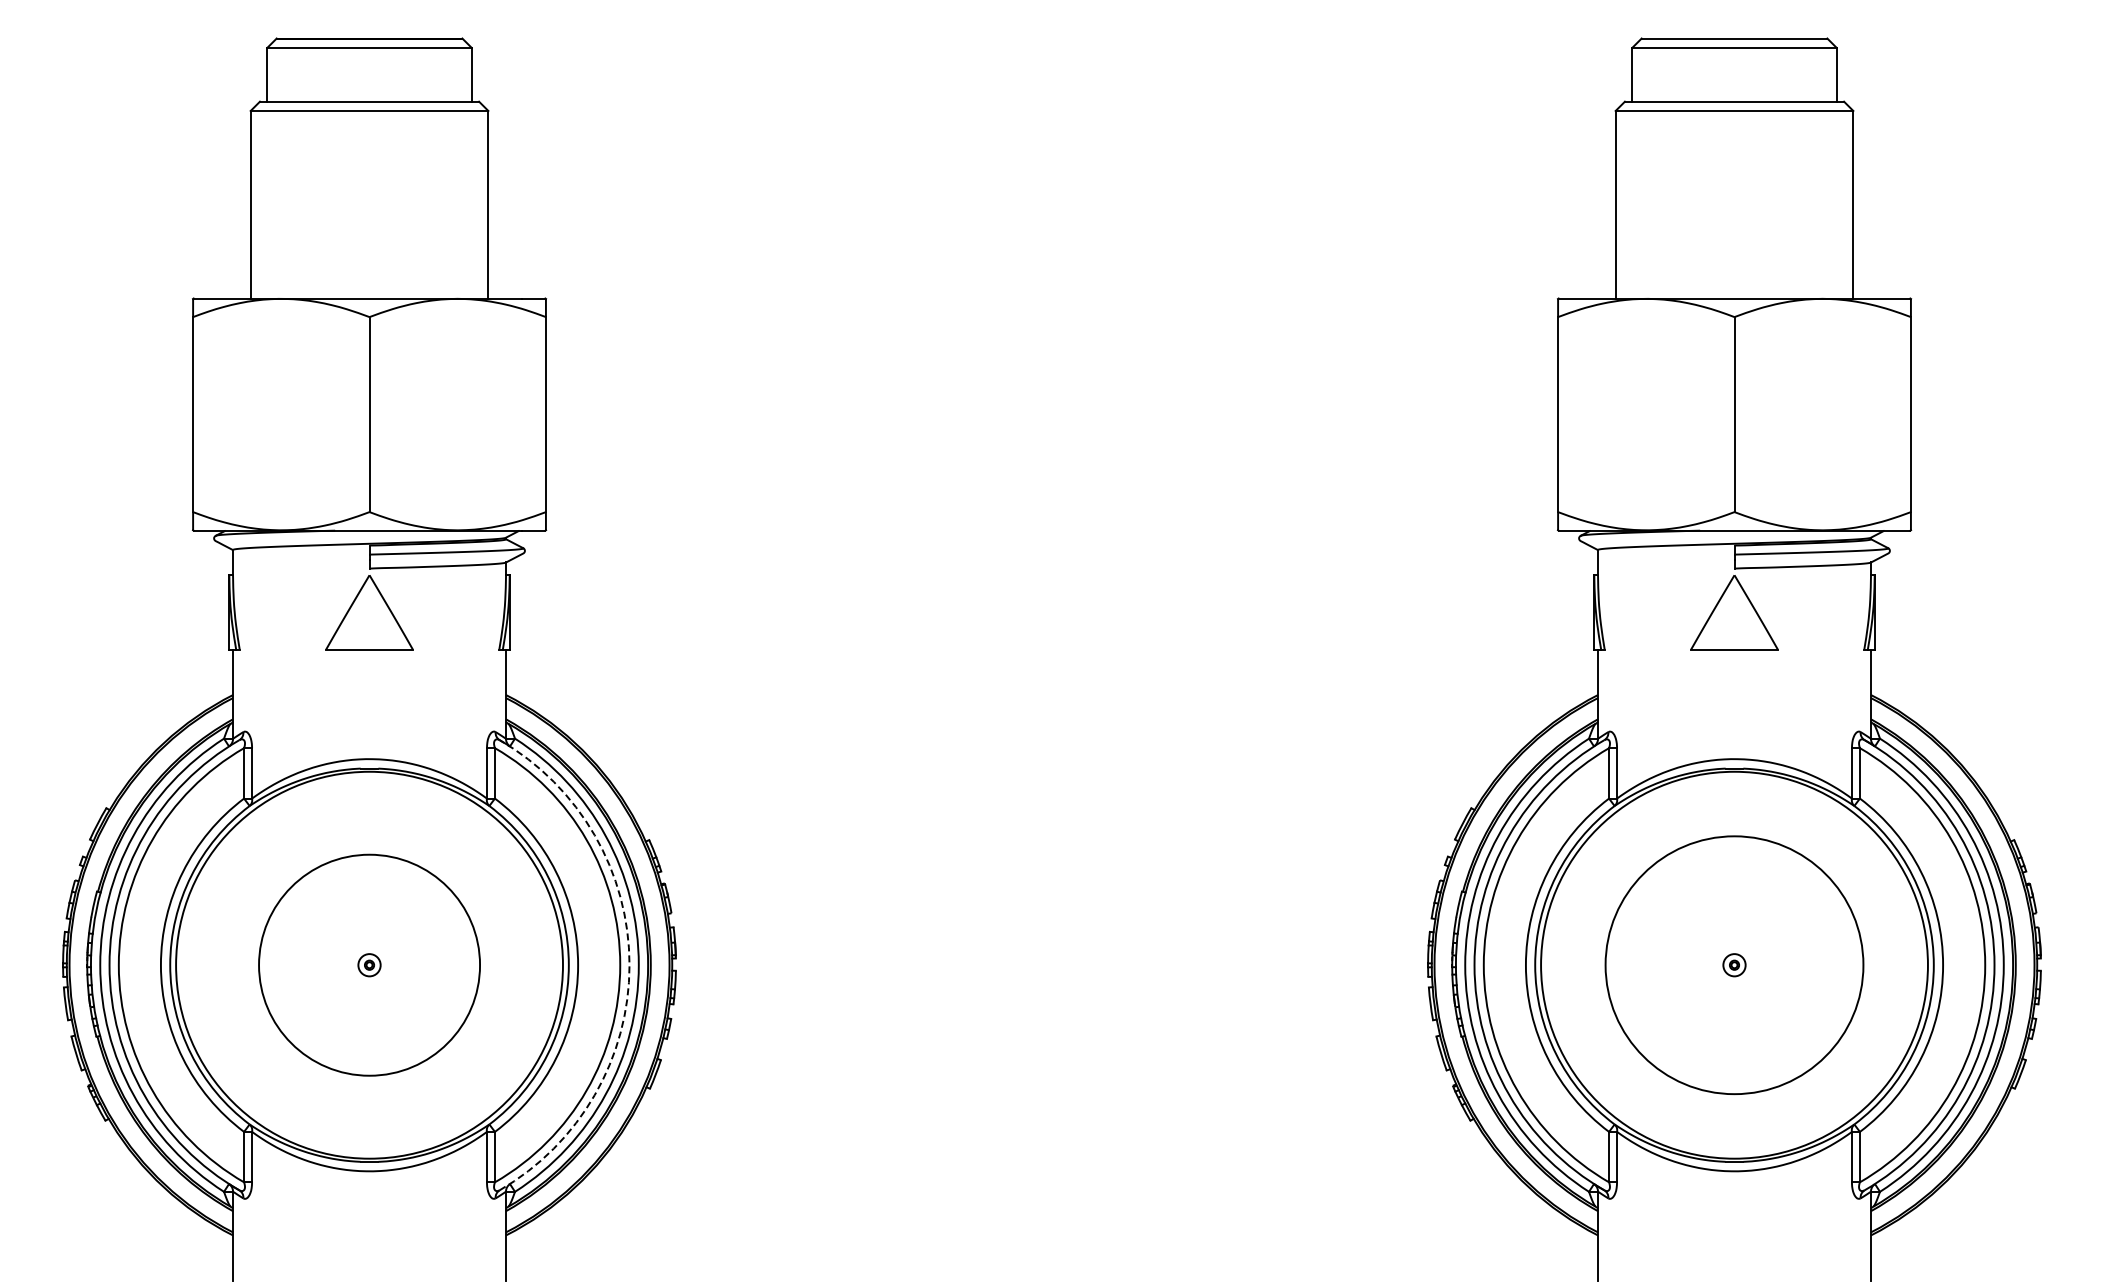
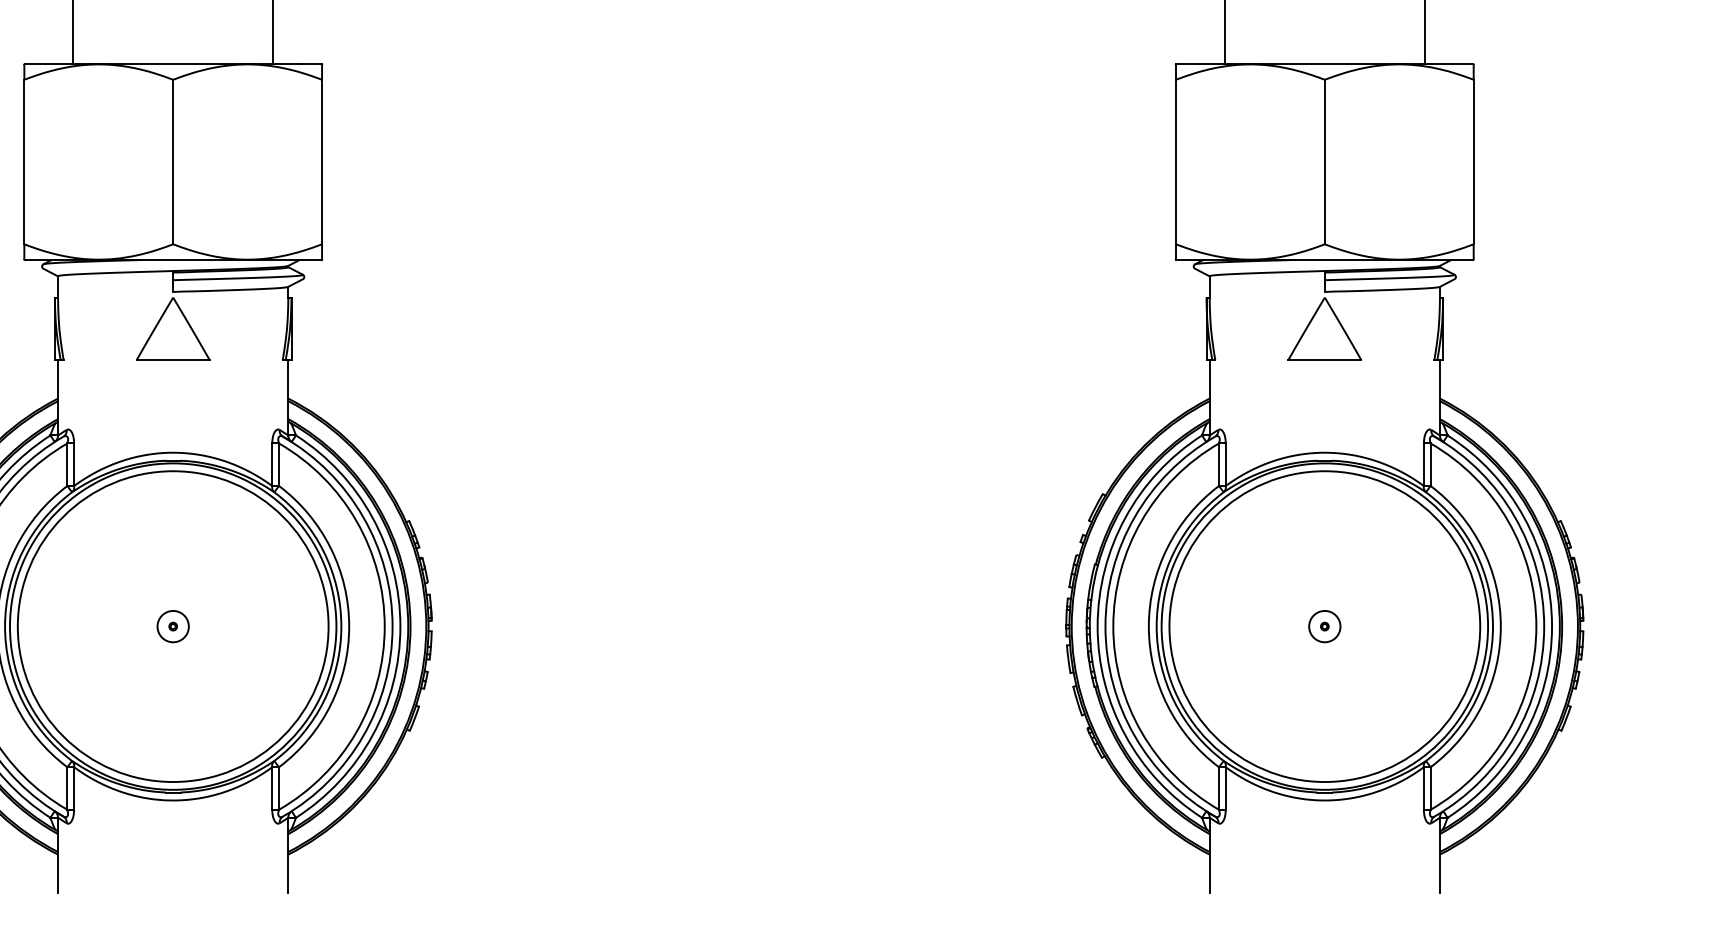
circle: (369, 964) -> (173, 625), size x1.67
circle: (1734, 964) -> (1324, 625), size x1.67
circle: (369, 965) -> (173, 626), size x1.67
arc: (629, 965) -> (392, 626), dashed -> solid
circle: (1734, 965) -> (1324, 626), size x1.43

